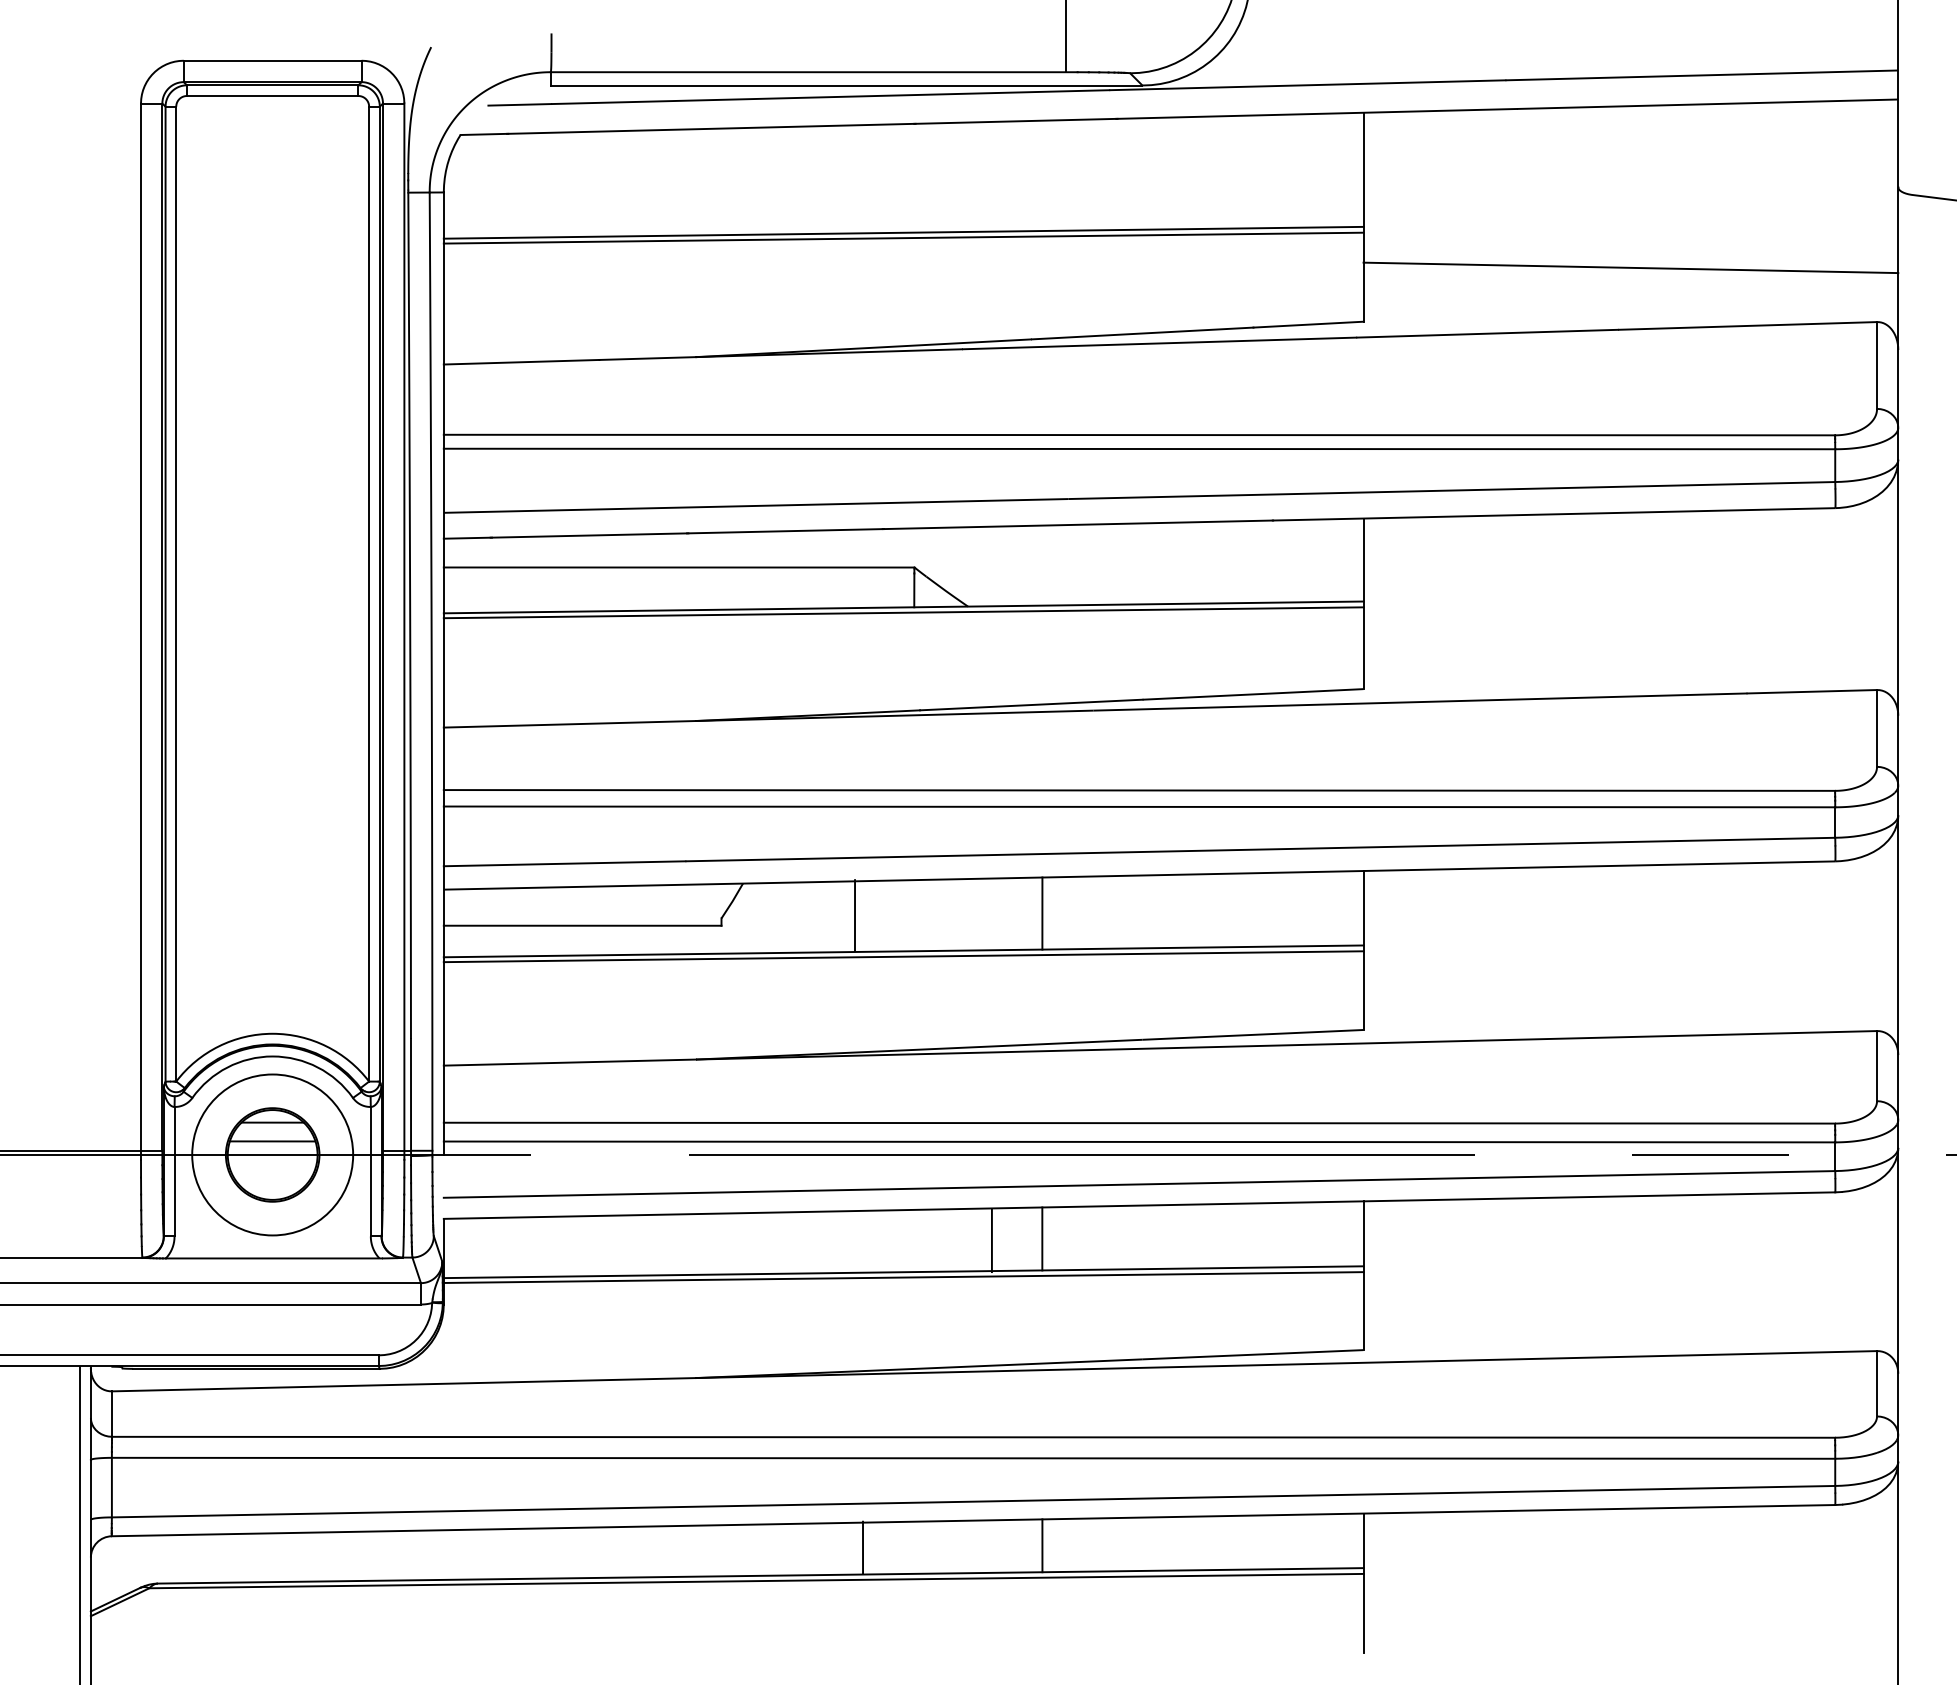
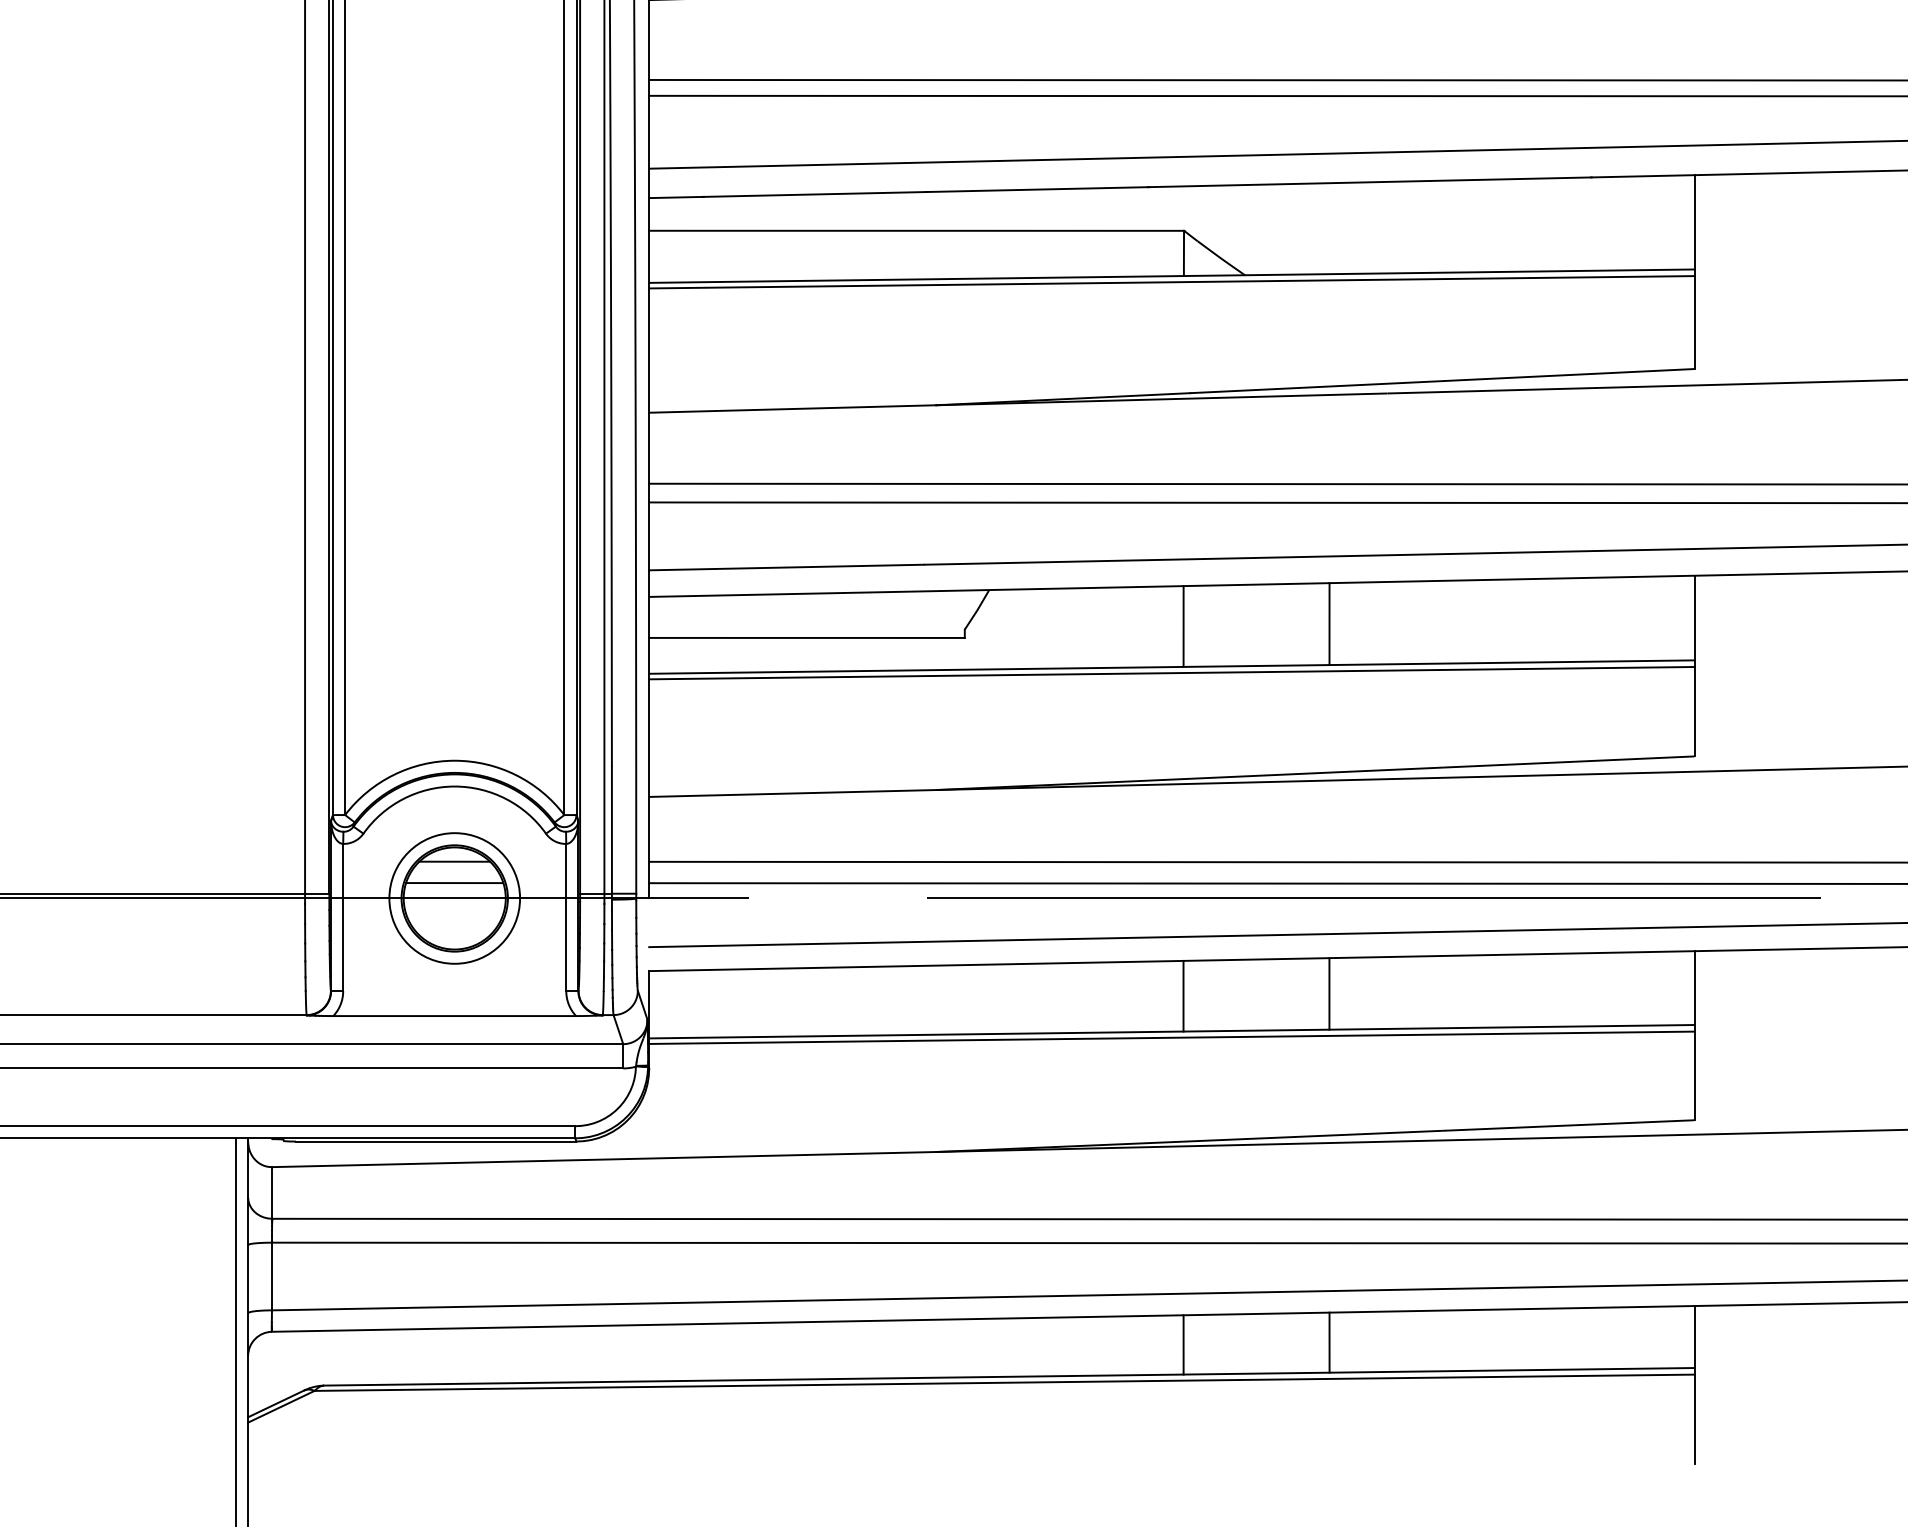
line: (854, 915) -> (1183, 626), moved
circle: (272, 1154) -> (454, 897), size x0.71
line: (991, 1240) -> (1183, 995), moved
line: (863, 1547) -> (1184, 1344), moved

